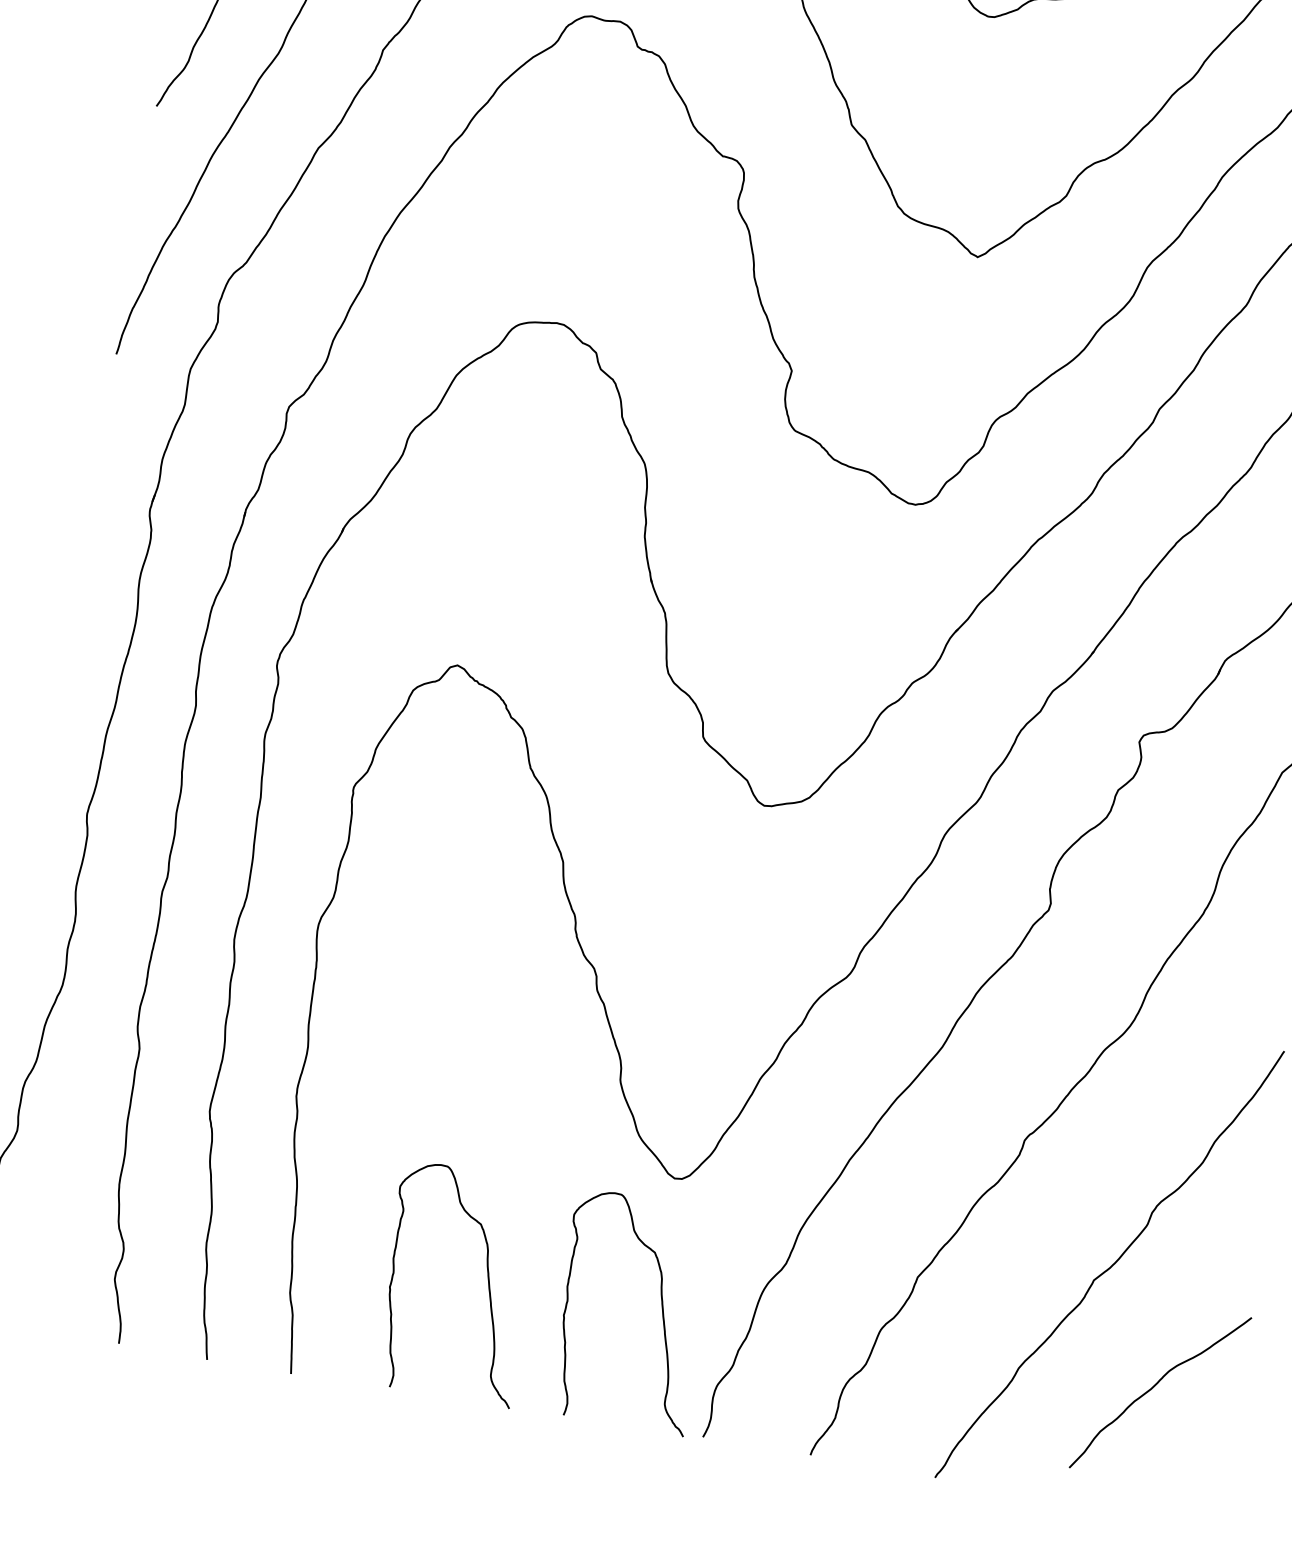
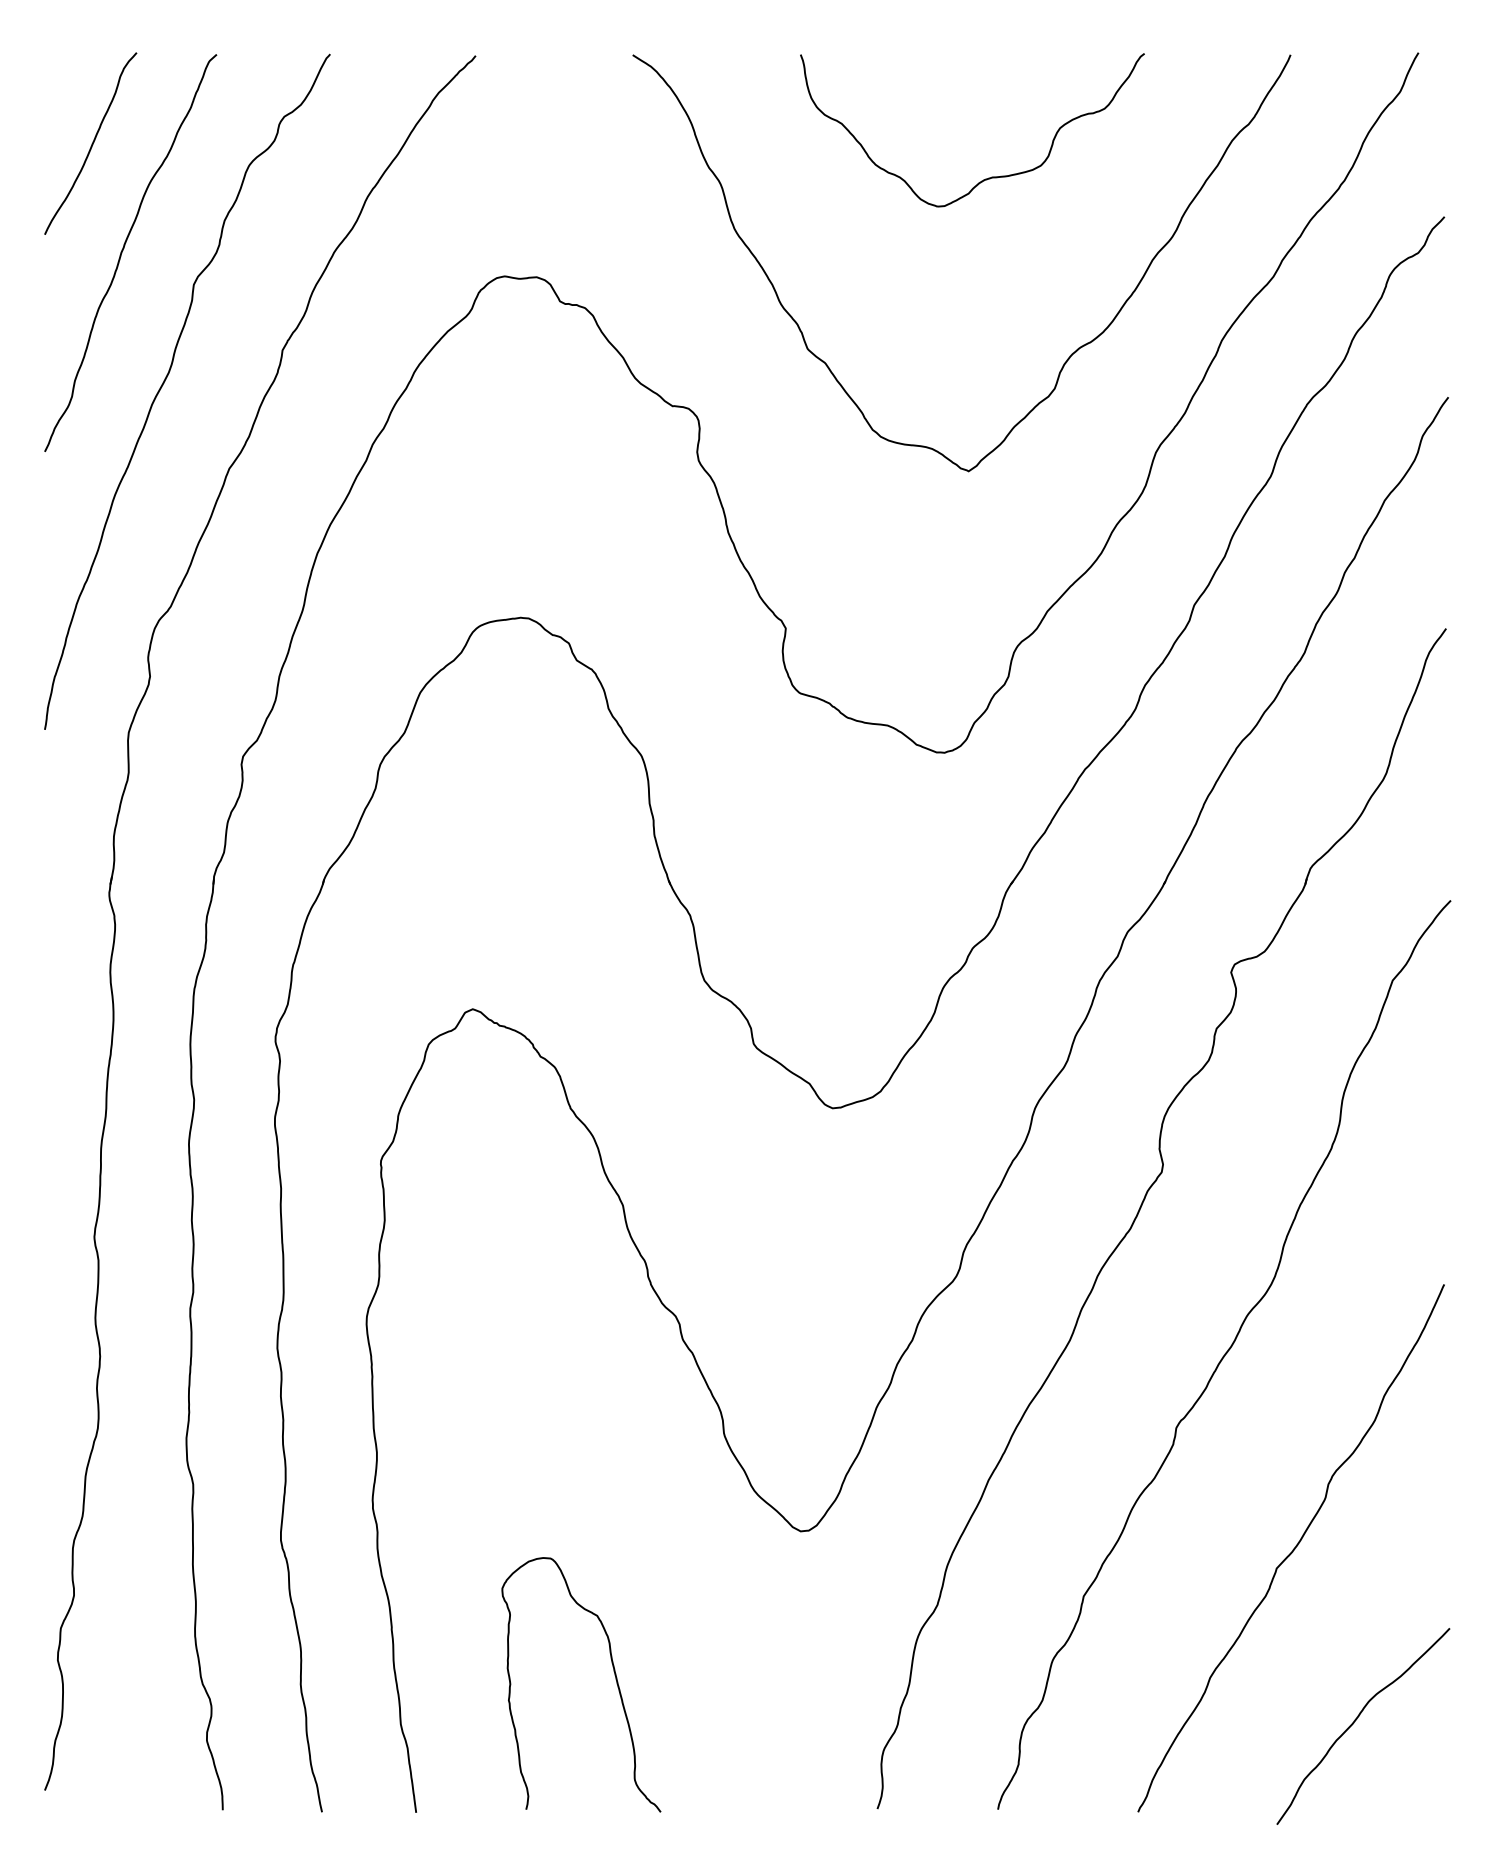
curve: (661, 1308) -> (809, 1675), removed
curve: (1156, 1385) -> (1357, 1719), moved

